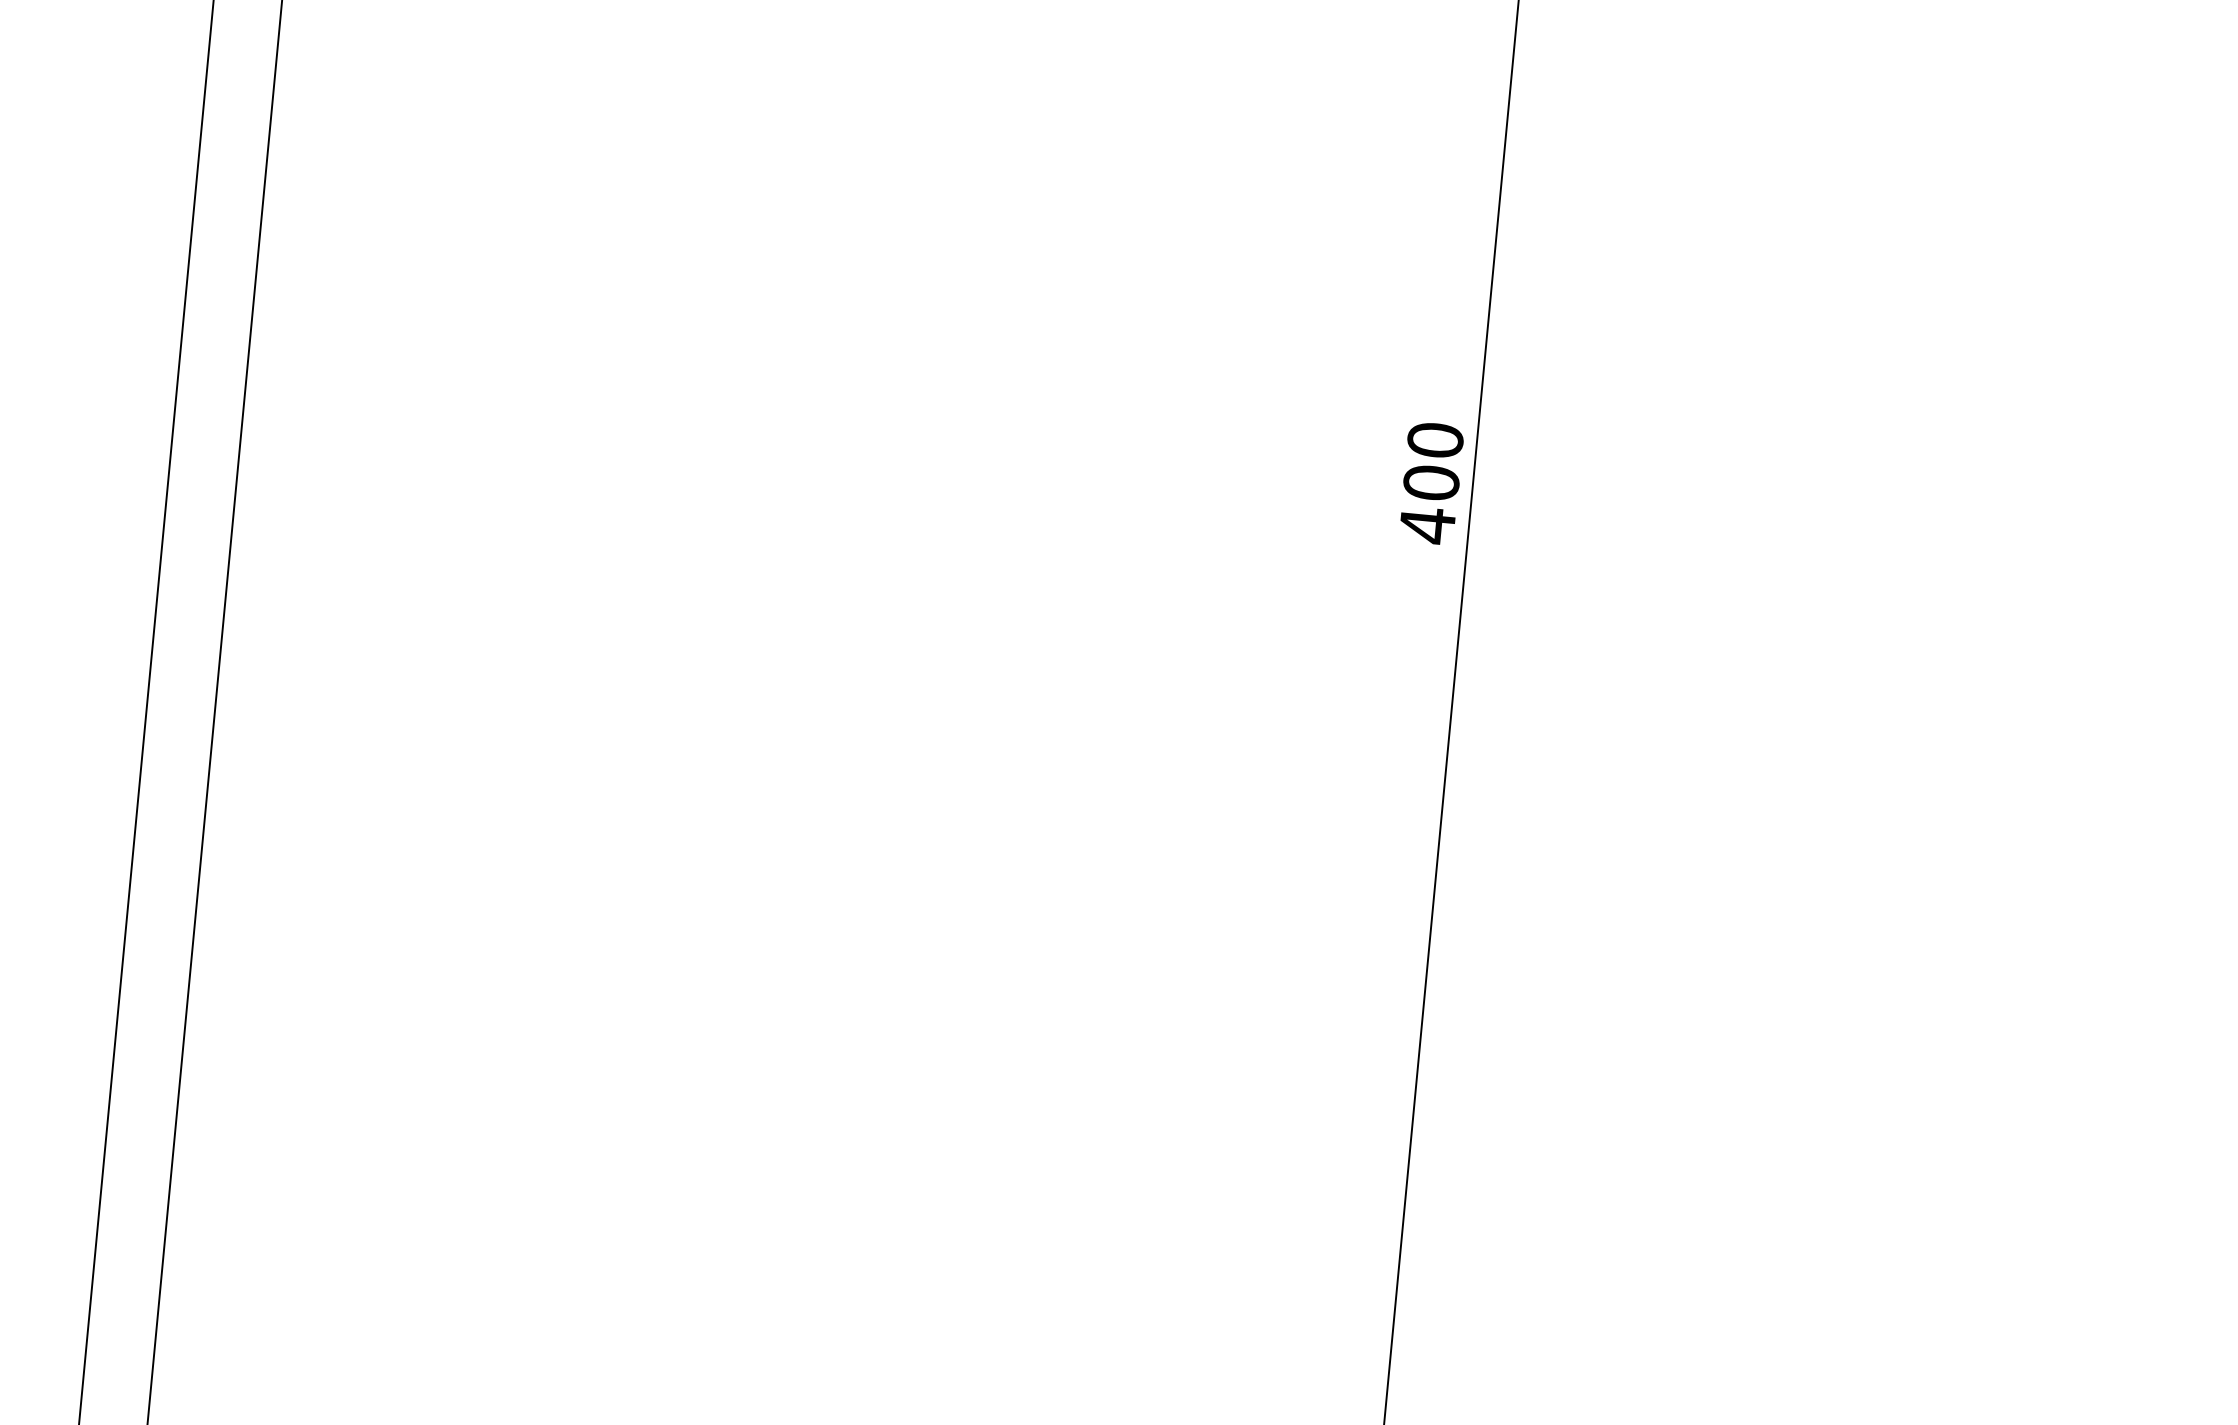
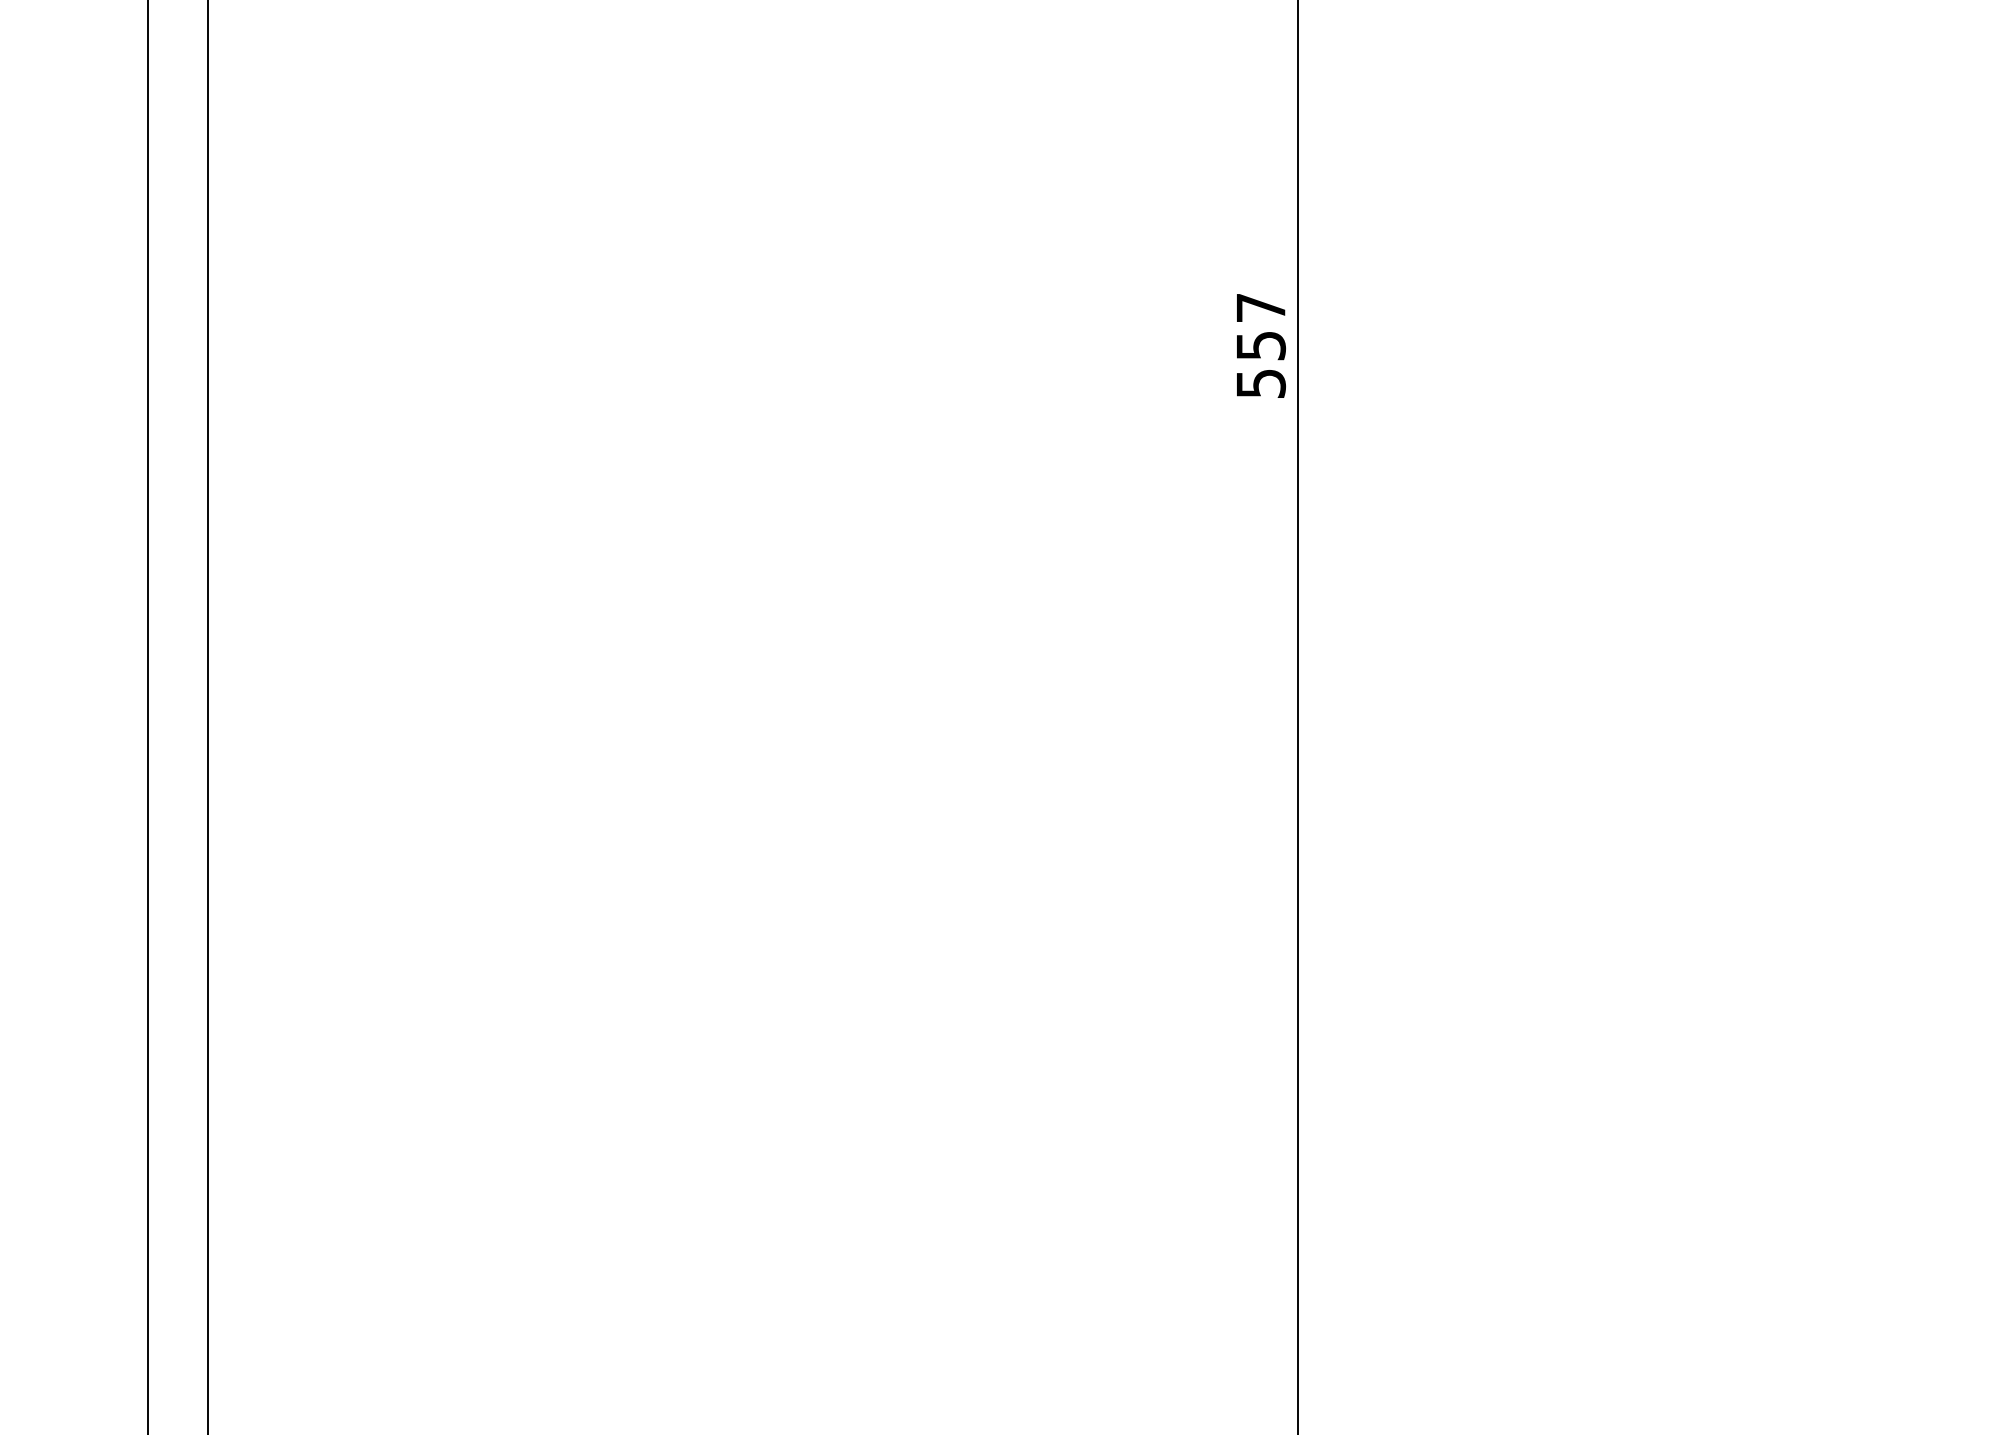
text: (1431, 483) -> (1261, 346), 400 -> 557

